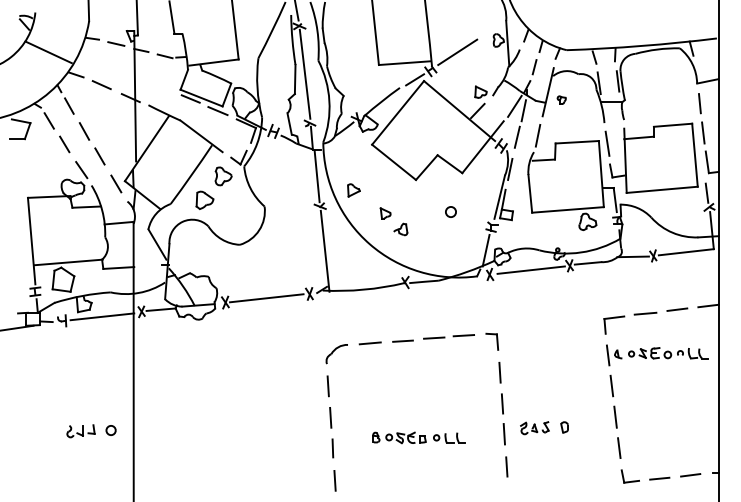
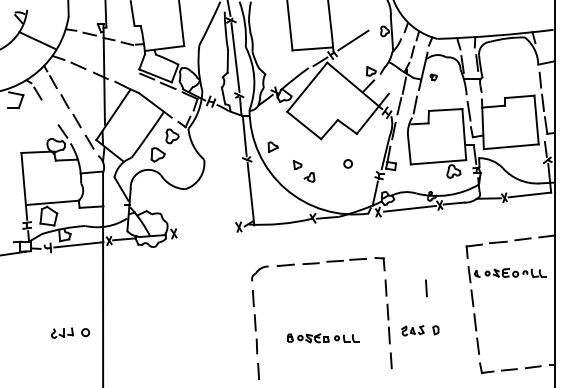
line: (514, 105) -> (397, 81), removed
line: (64, 144) -> (49, 111), removed
line: (266, 298) -> (205, 230), removed
line: (551, 373) -> (425, 288), added

